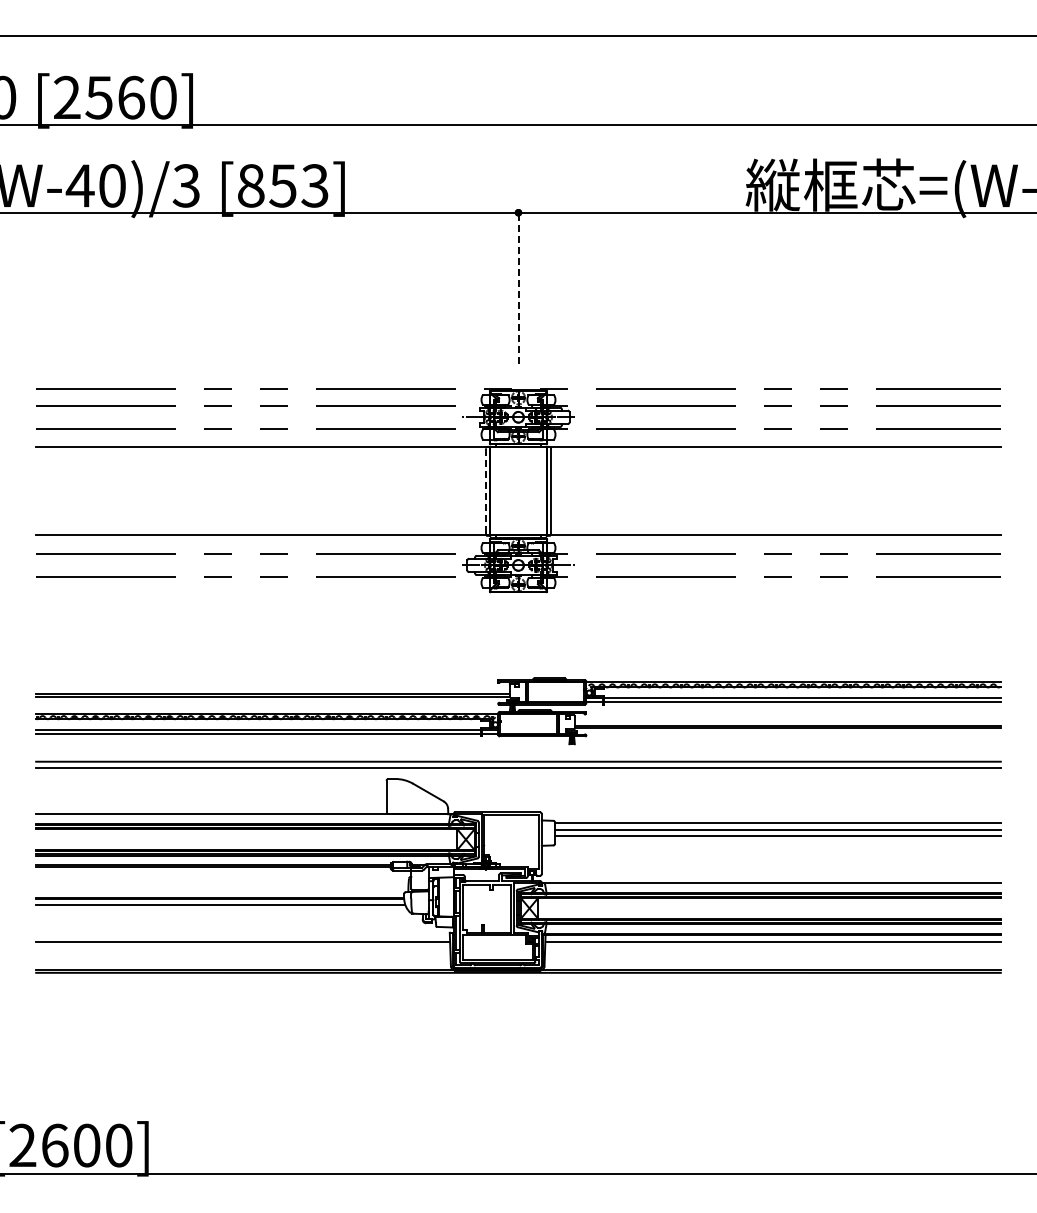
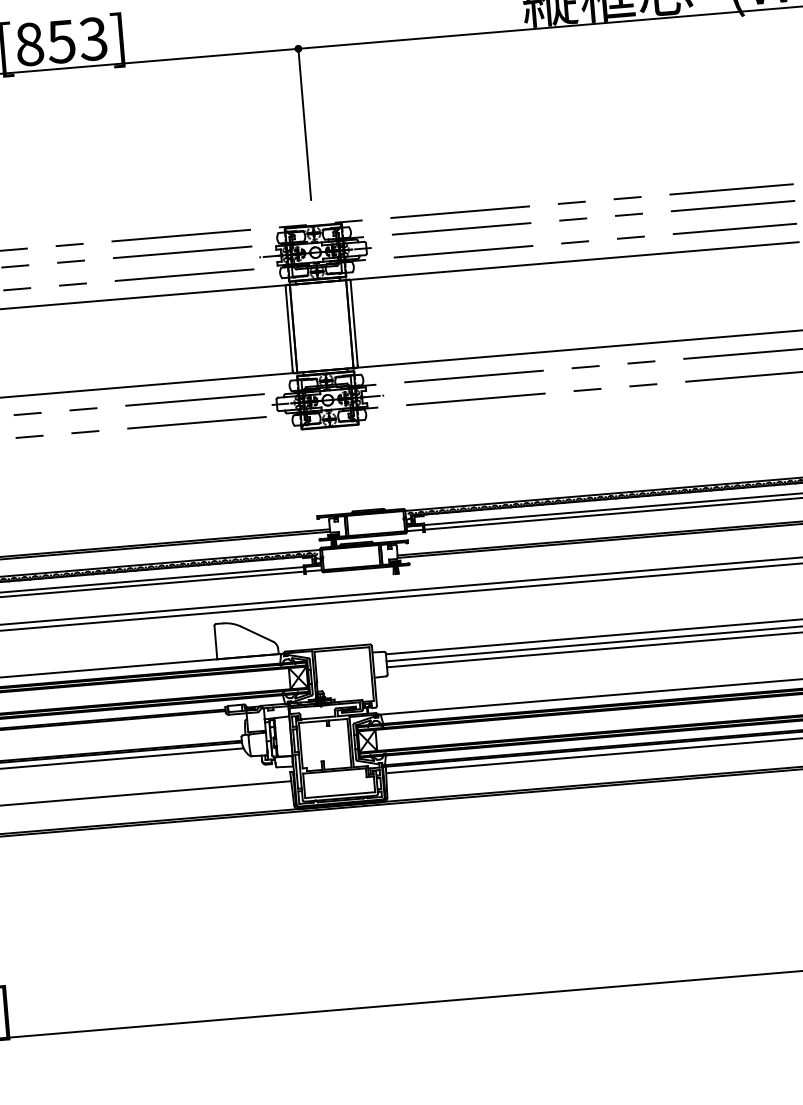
line: (518, 287) -> (304, 123), dashed -> solid
line: (485, 491) -> (288, 329), dashed -> solid

